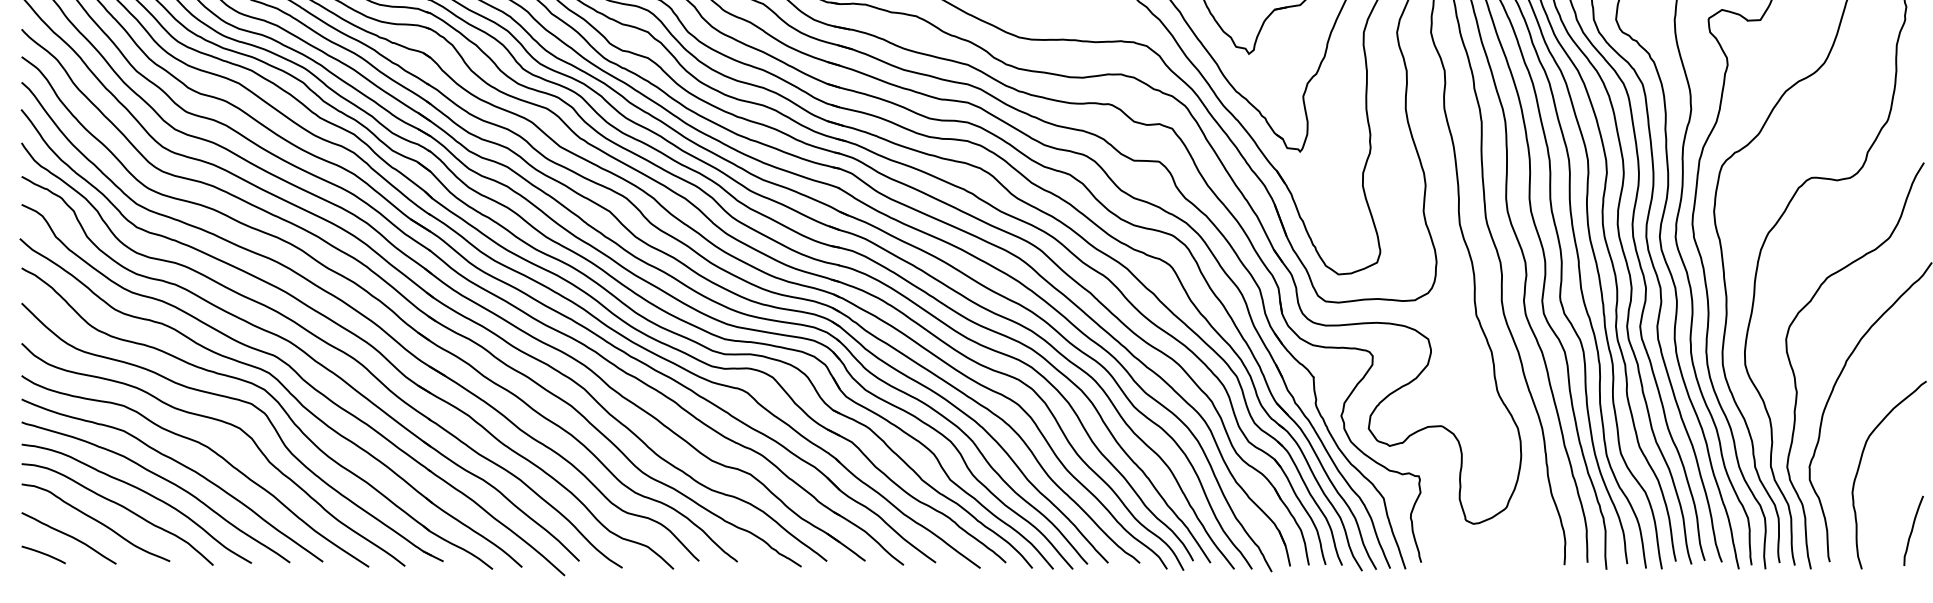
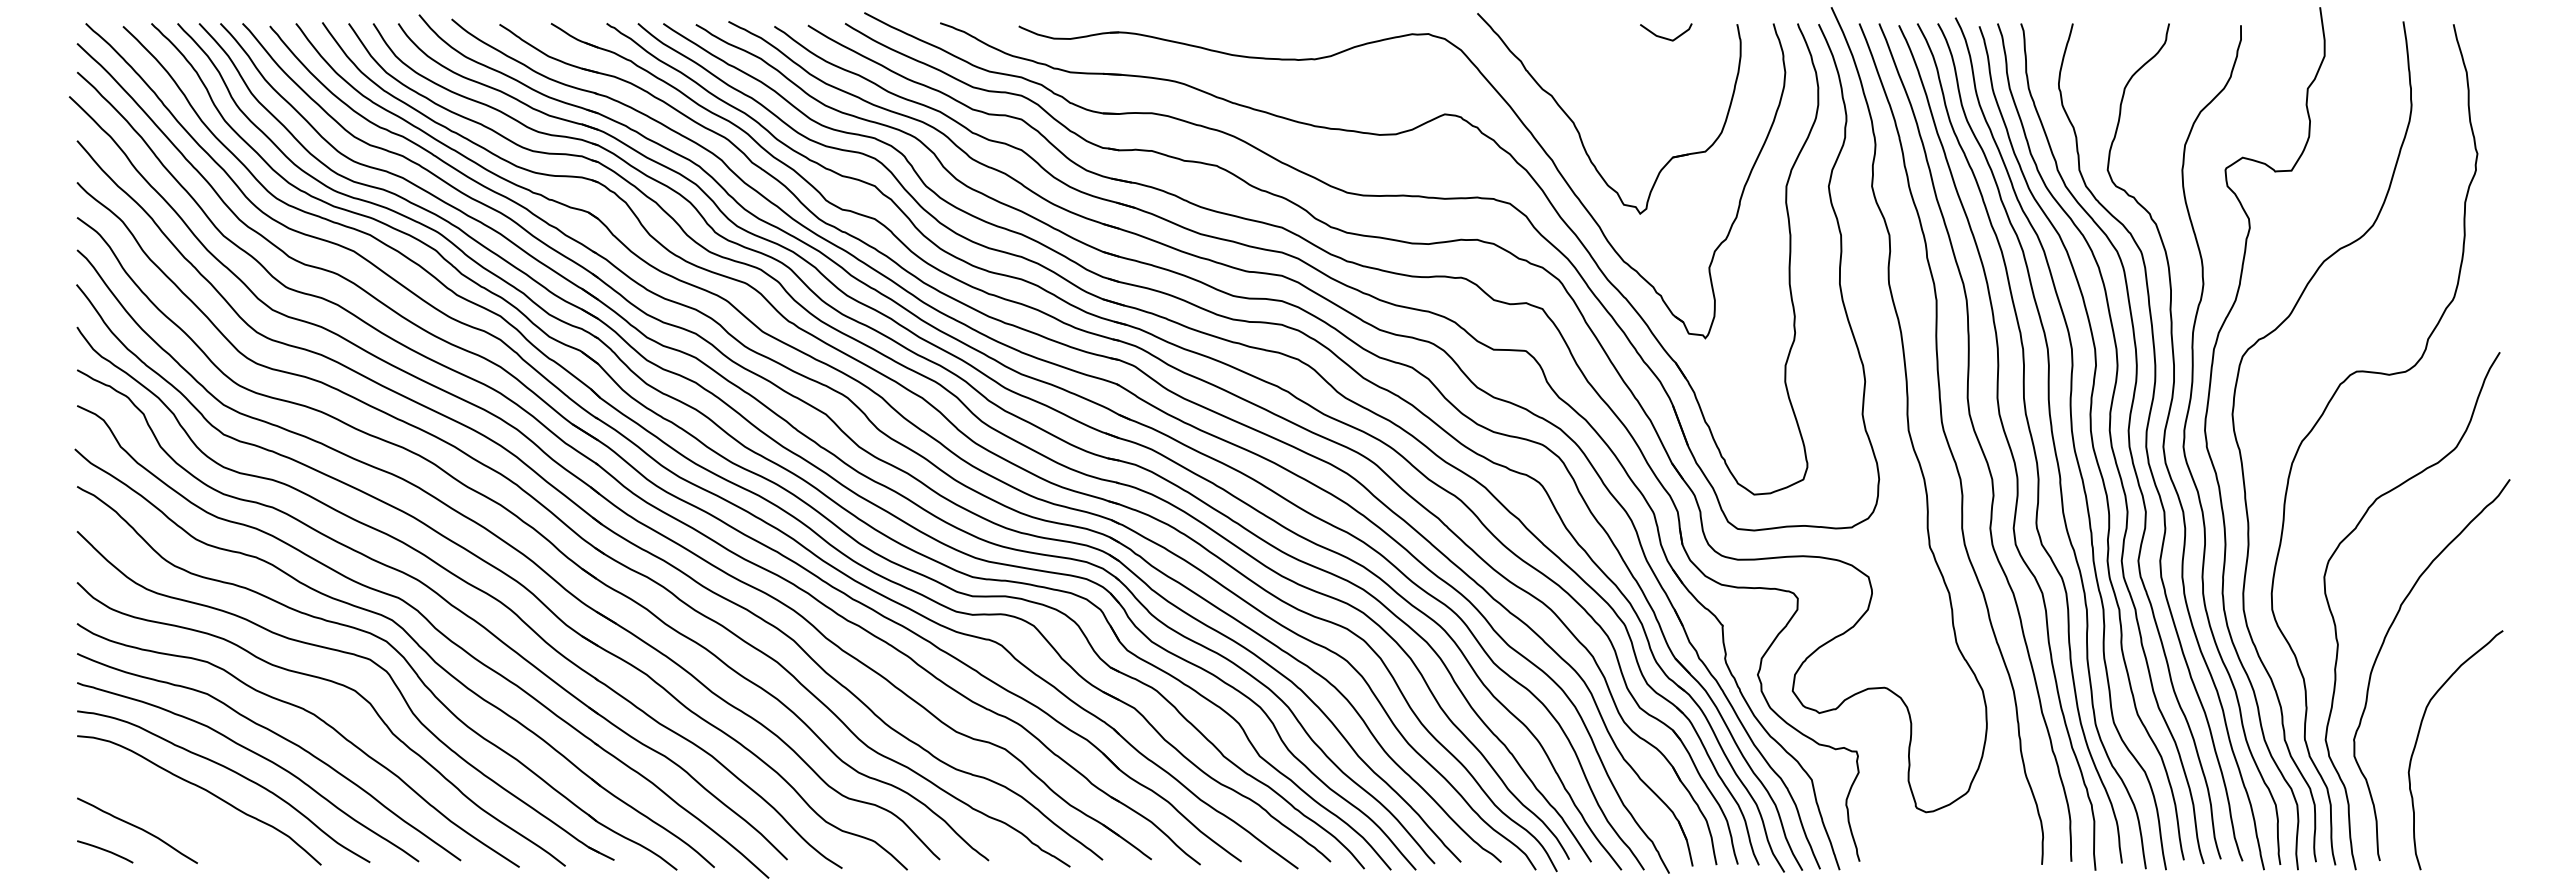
curve: (96, 521) -> (172, 809), removed
curve: (1912, 530) -> (2485, 820), removed

